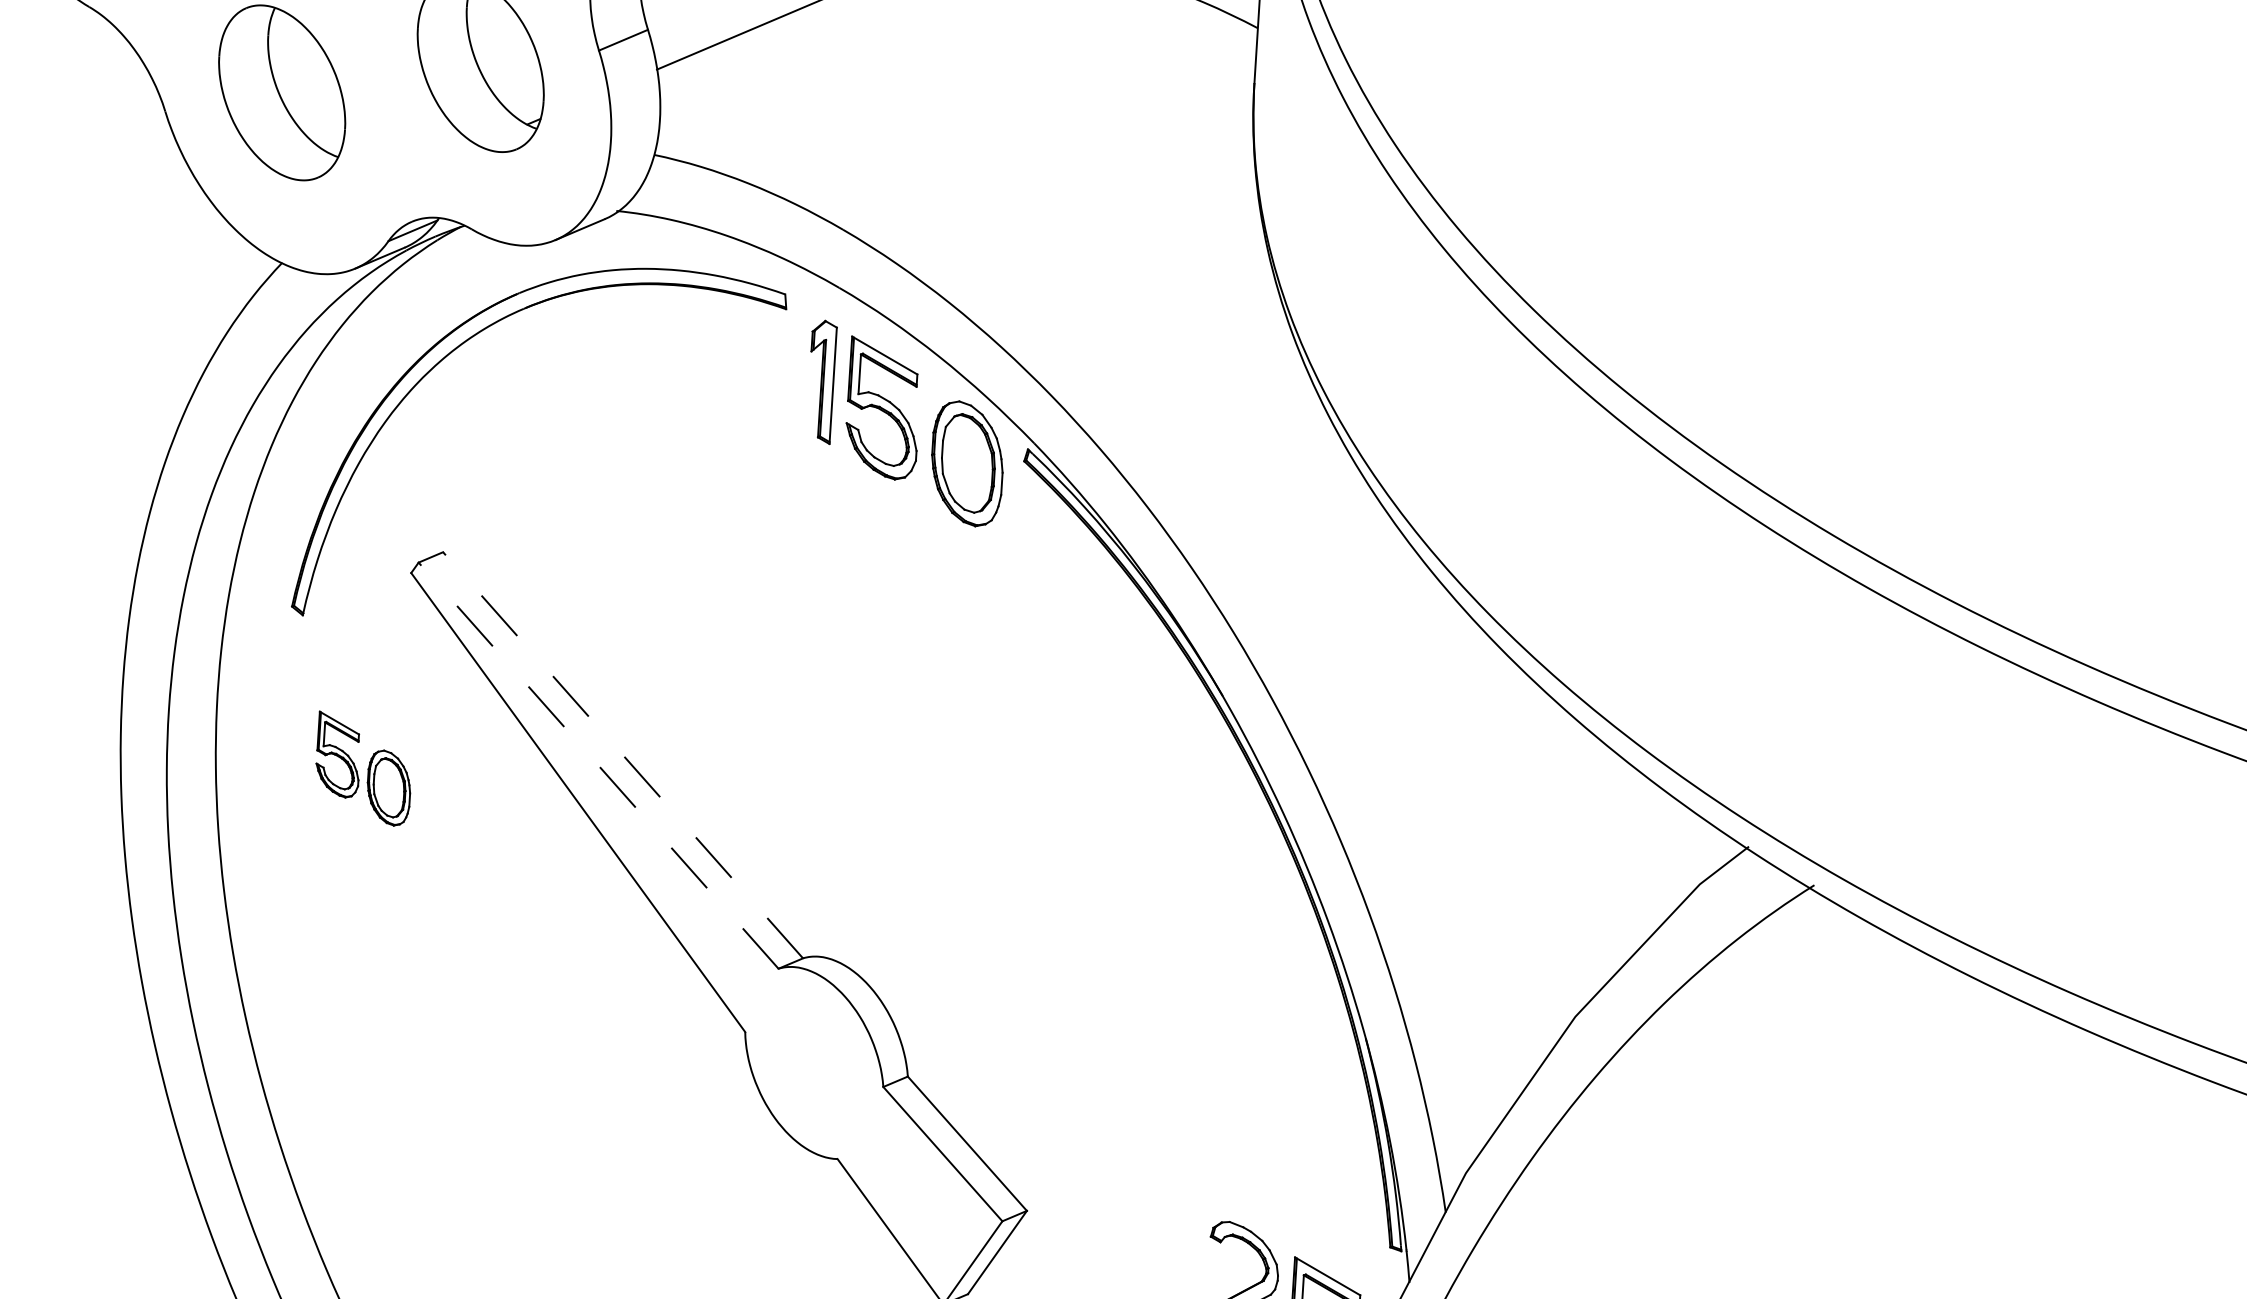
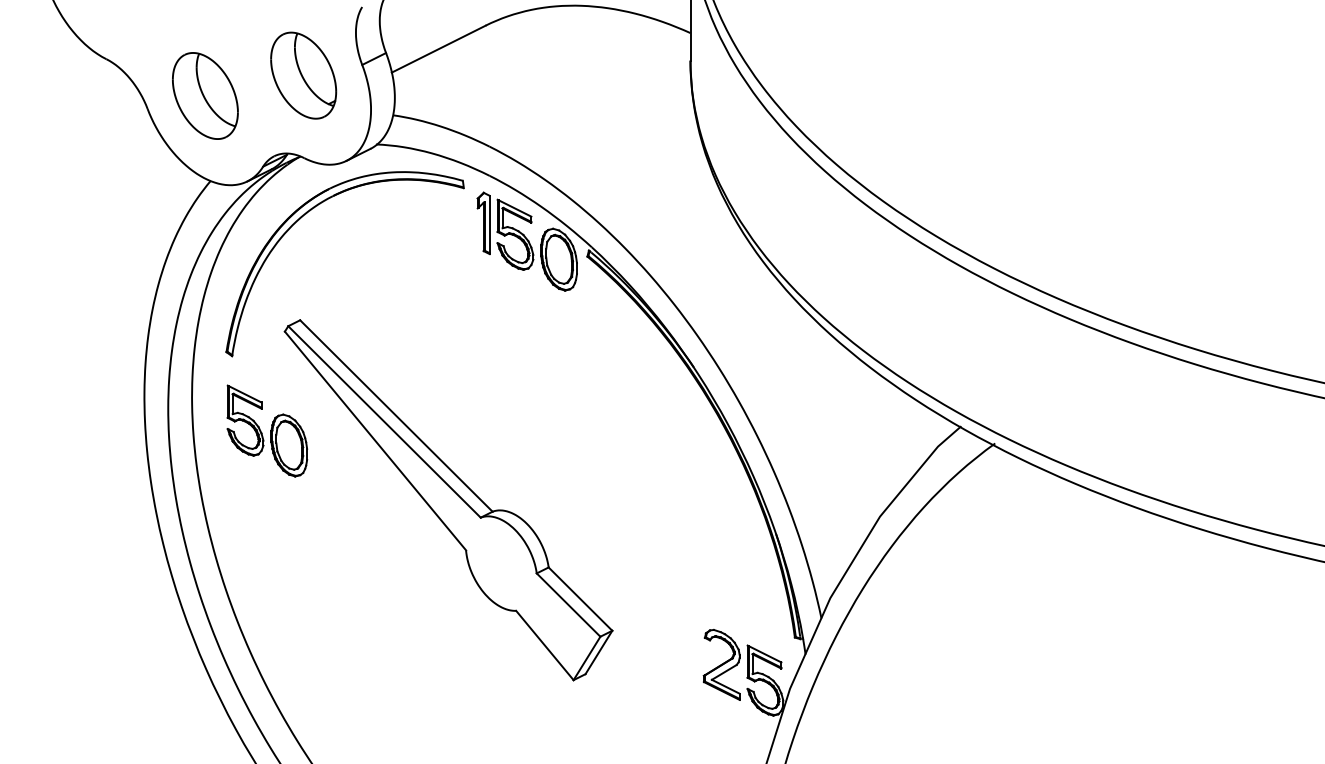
line: (623, 756) -> (396, 416), dashed -> solid
line: (598, 764) -> (384, 421), dashed -> solid
part: (364, 768) -> (267, 430), size x1.67

